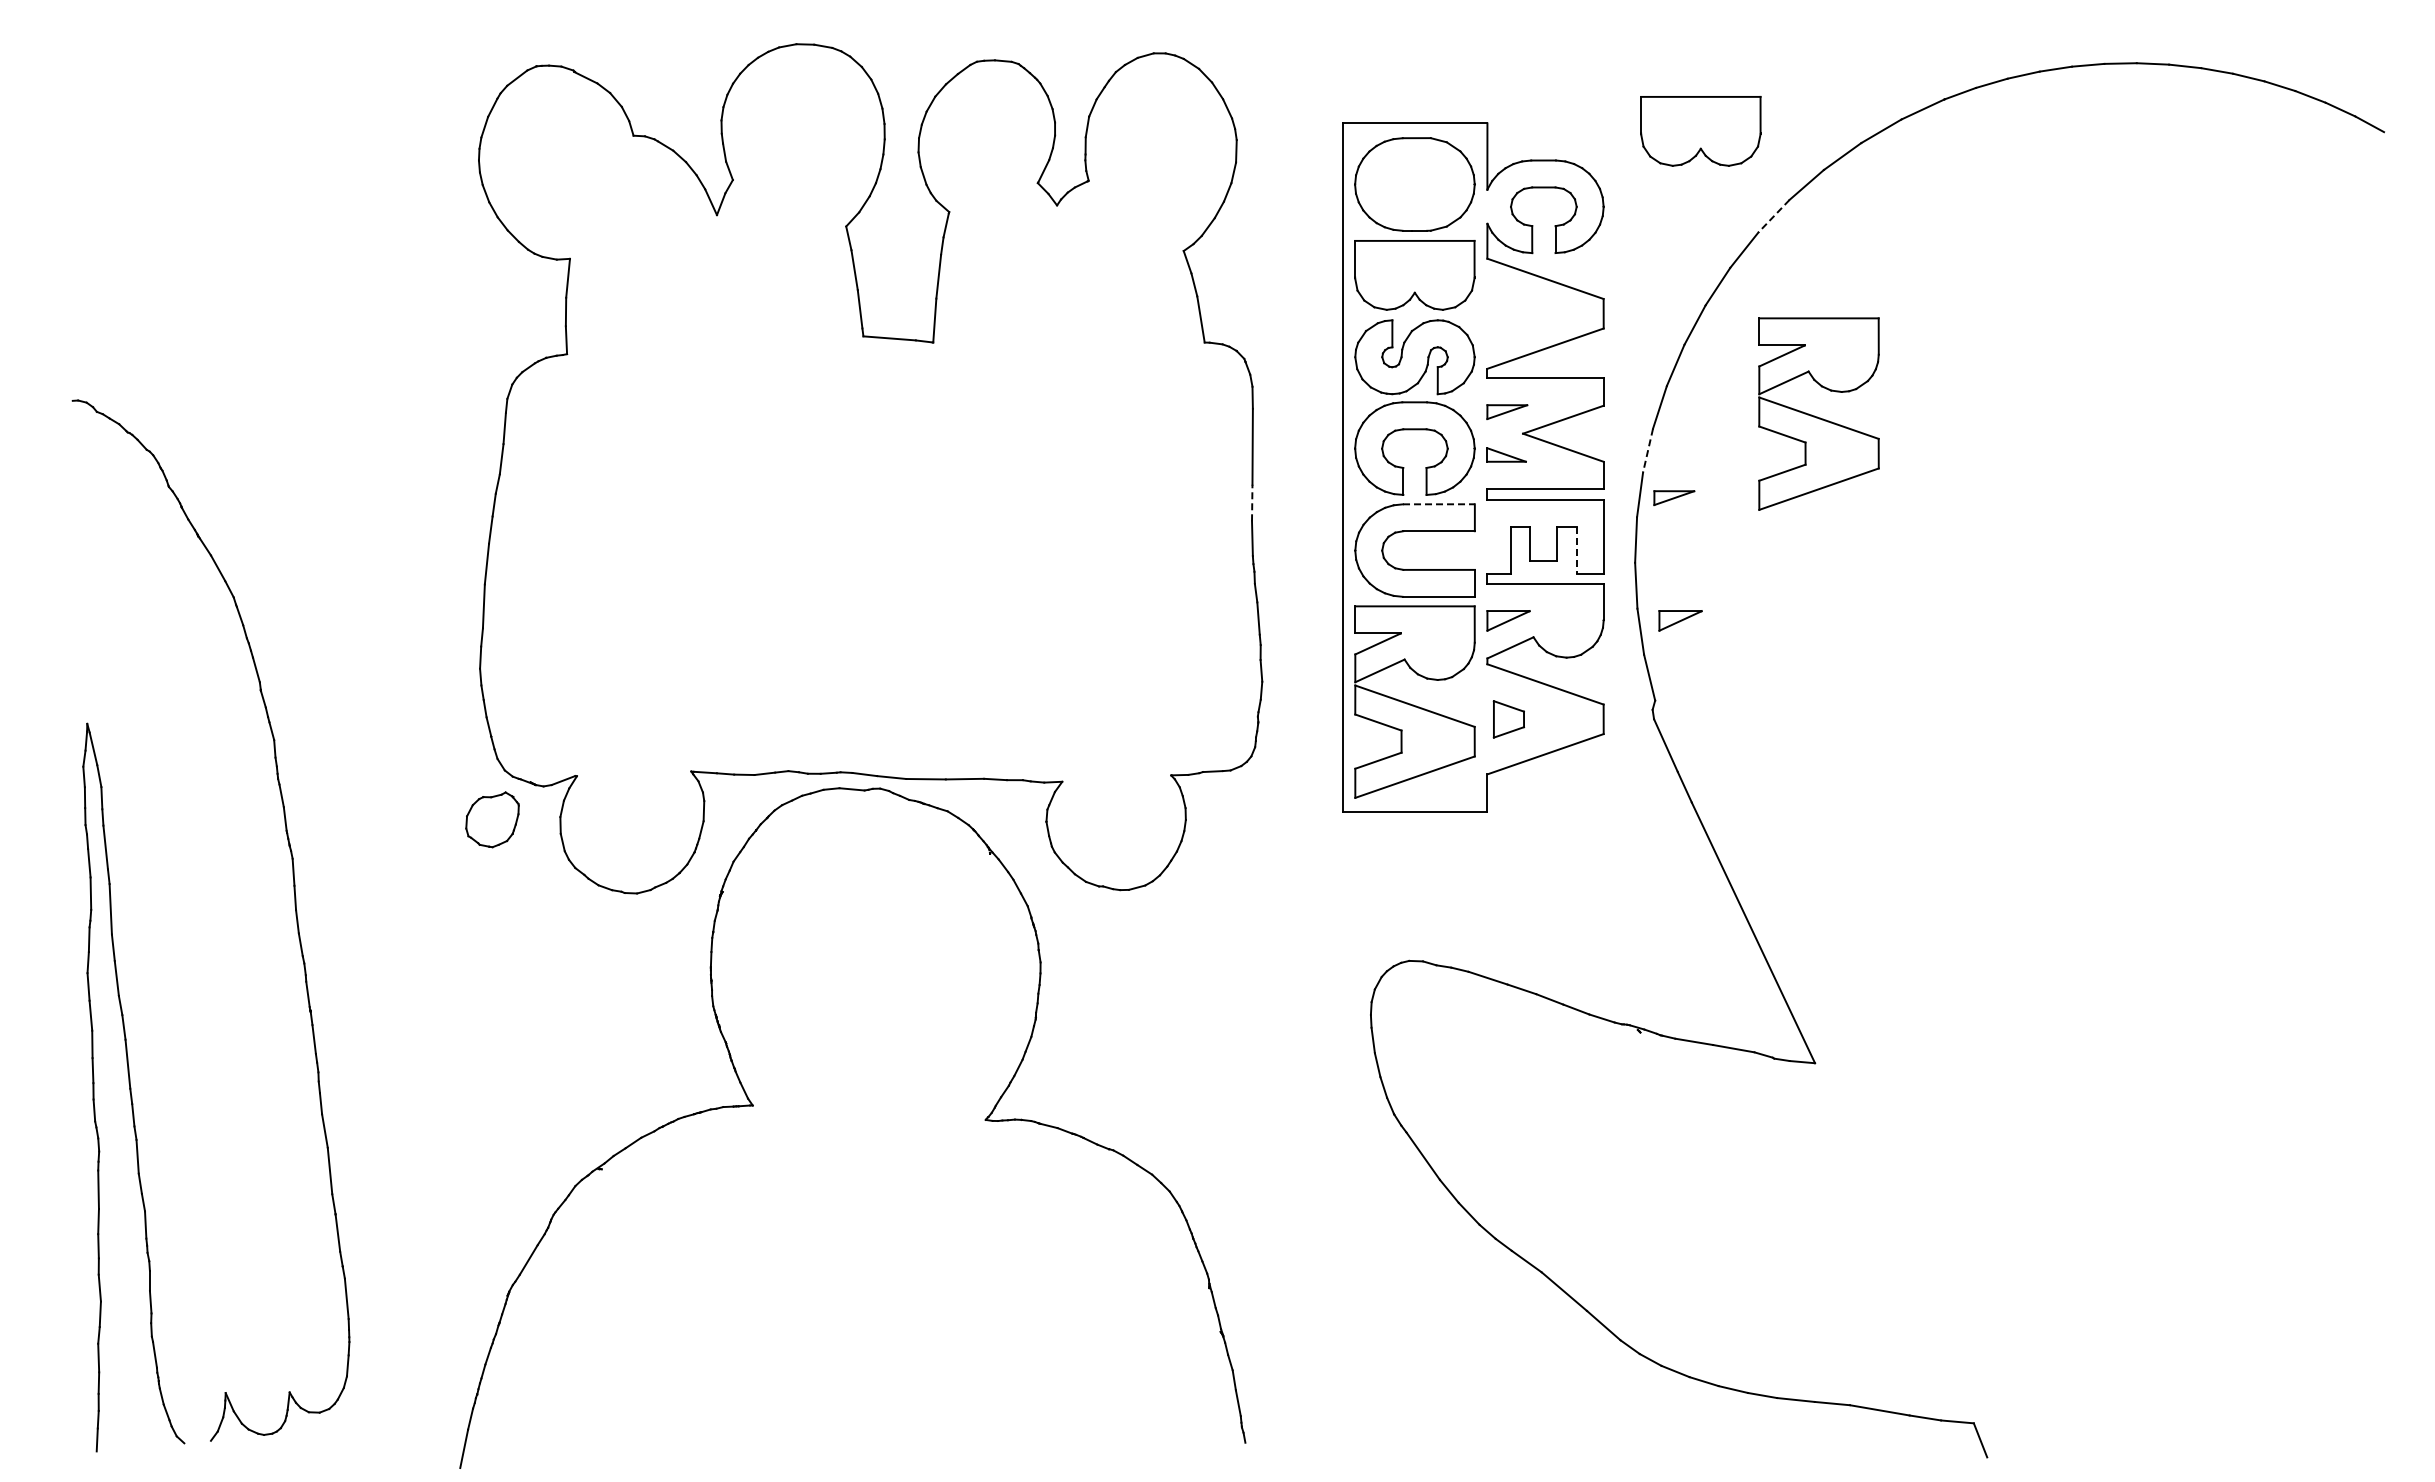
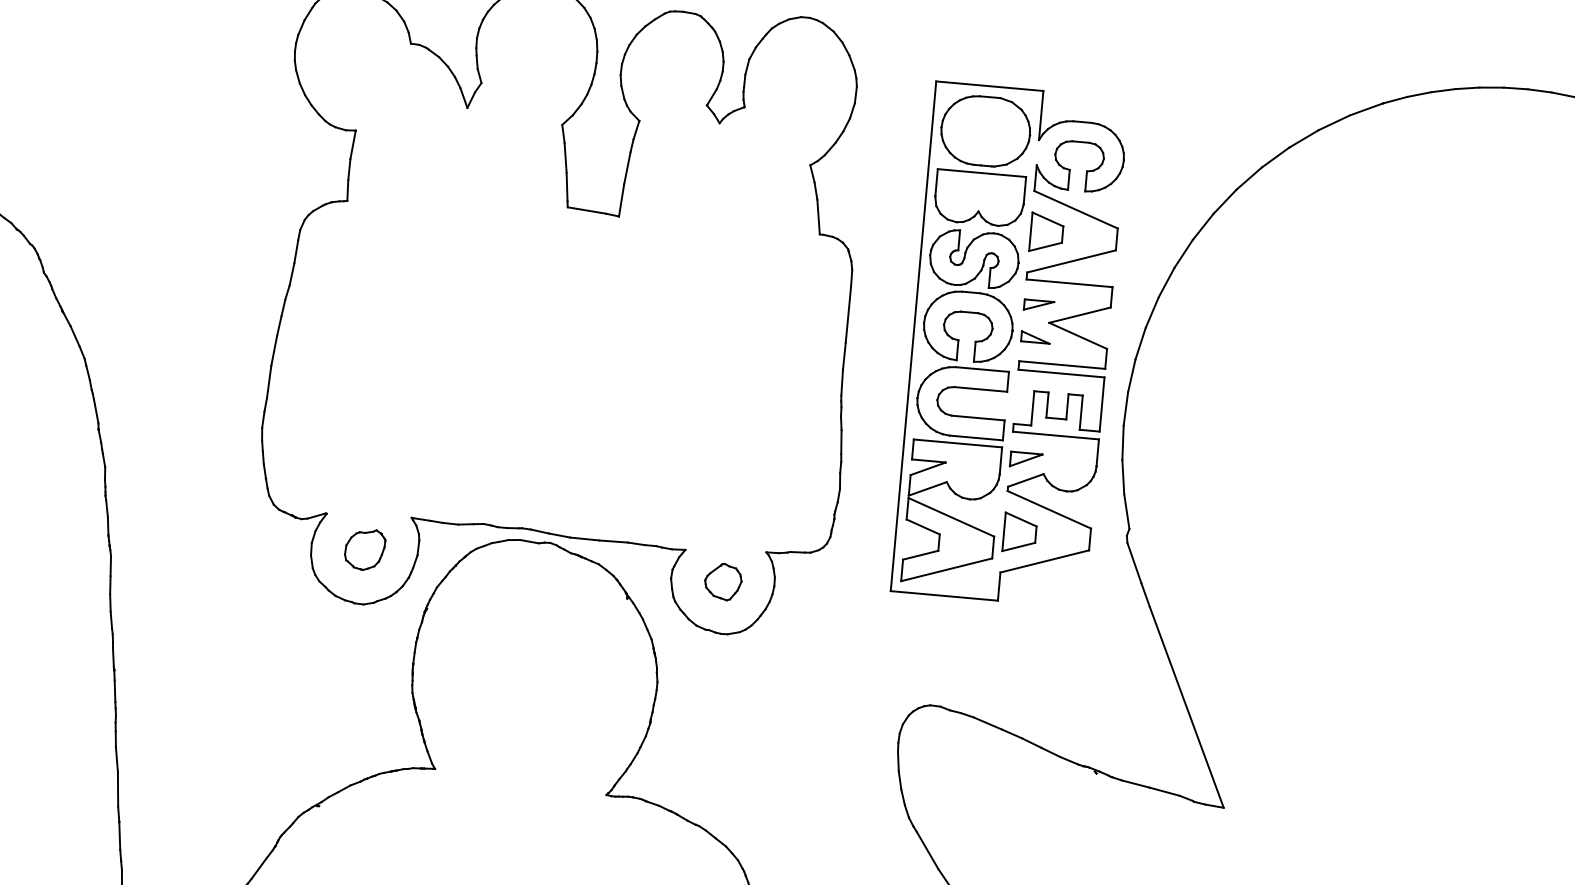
part: (1700, 131) -> (1200, 111), removed
line: (1773, 216) -> (1248, 178), dashed -> solid
part: (1508, 313) -> (1046, 232), added
part: (1818, 413) -> (1269, 327), removed
line: (1647, 451) -> (1140, 344), dashed -> solid
part: (1674, 497) -> (1157, 380), removed
line: (1252, 502) -> (844, 355), dashed -> solid
line: (1438, 504) -> (982, 369), dashed -> solid
line: (1576, 550) -> (1081, 412), dashed -> solid
part: (1680, 620) -> (1153, 471), removed
part: (1508, 719) -> (1019, 533), size x1.43
part: (492, 819) -> (365, 549), moved
part: (1116, 820) -> (722, 582), added

